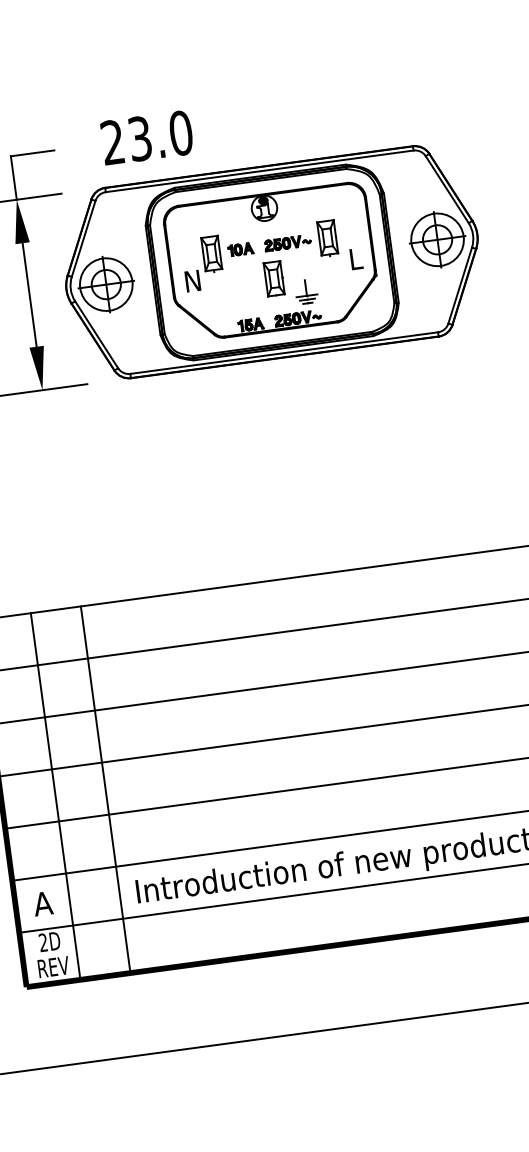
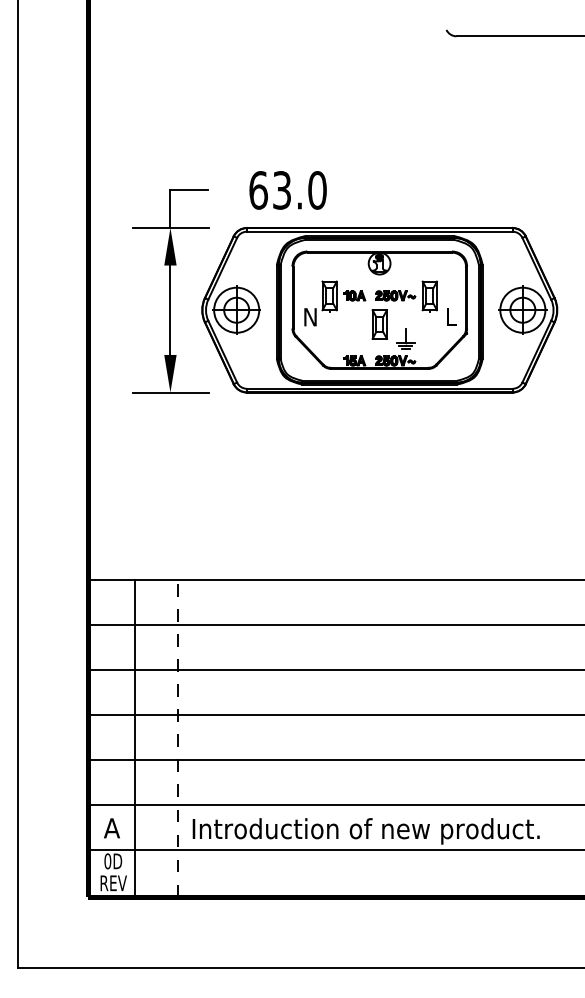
text: (112, 142) -> (258, 190), 23.0 -> 63.0
line: (105, 789) -> (178, 738), solid -> dashed
text: (43, 942) -> (107, 861), 2D -> 0D

